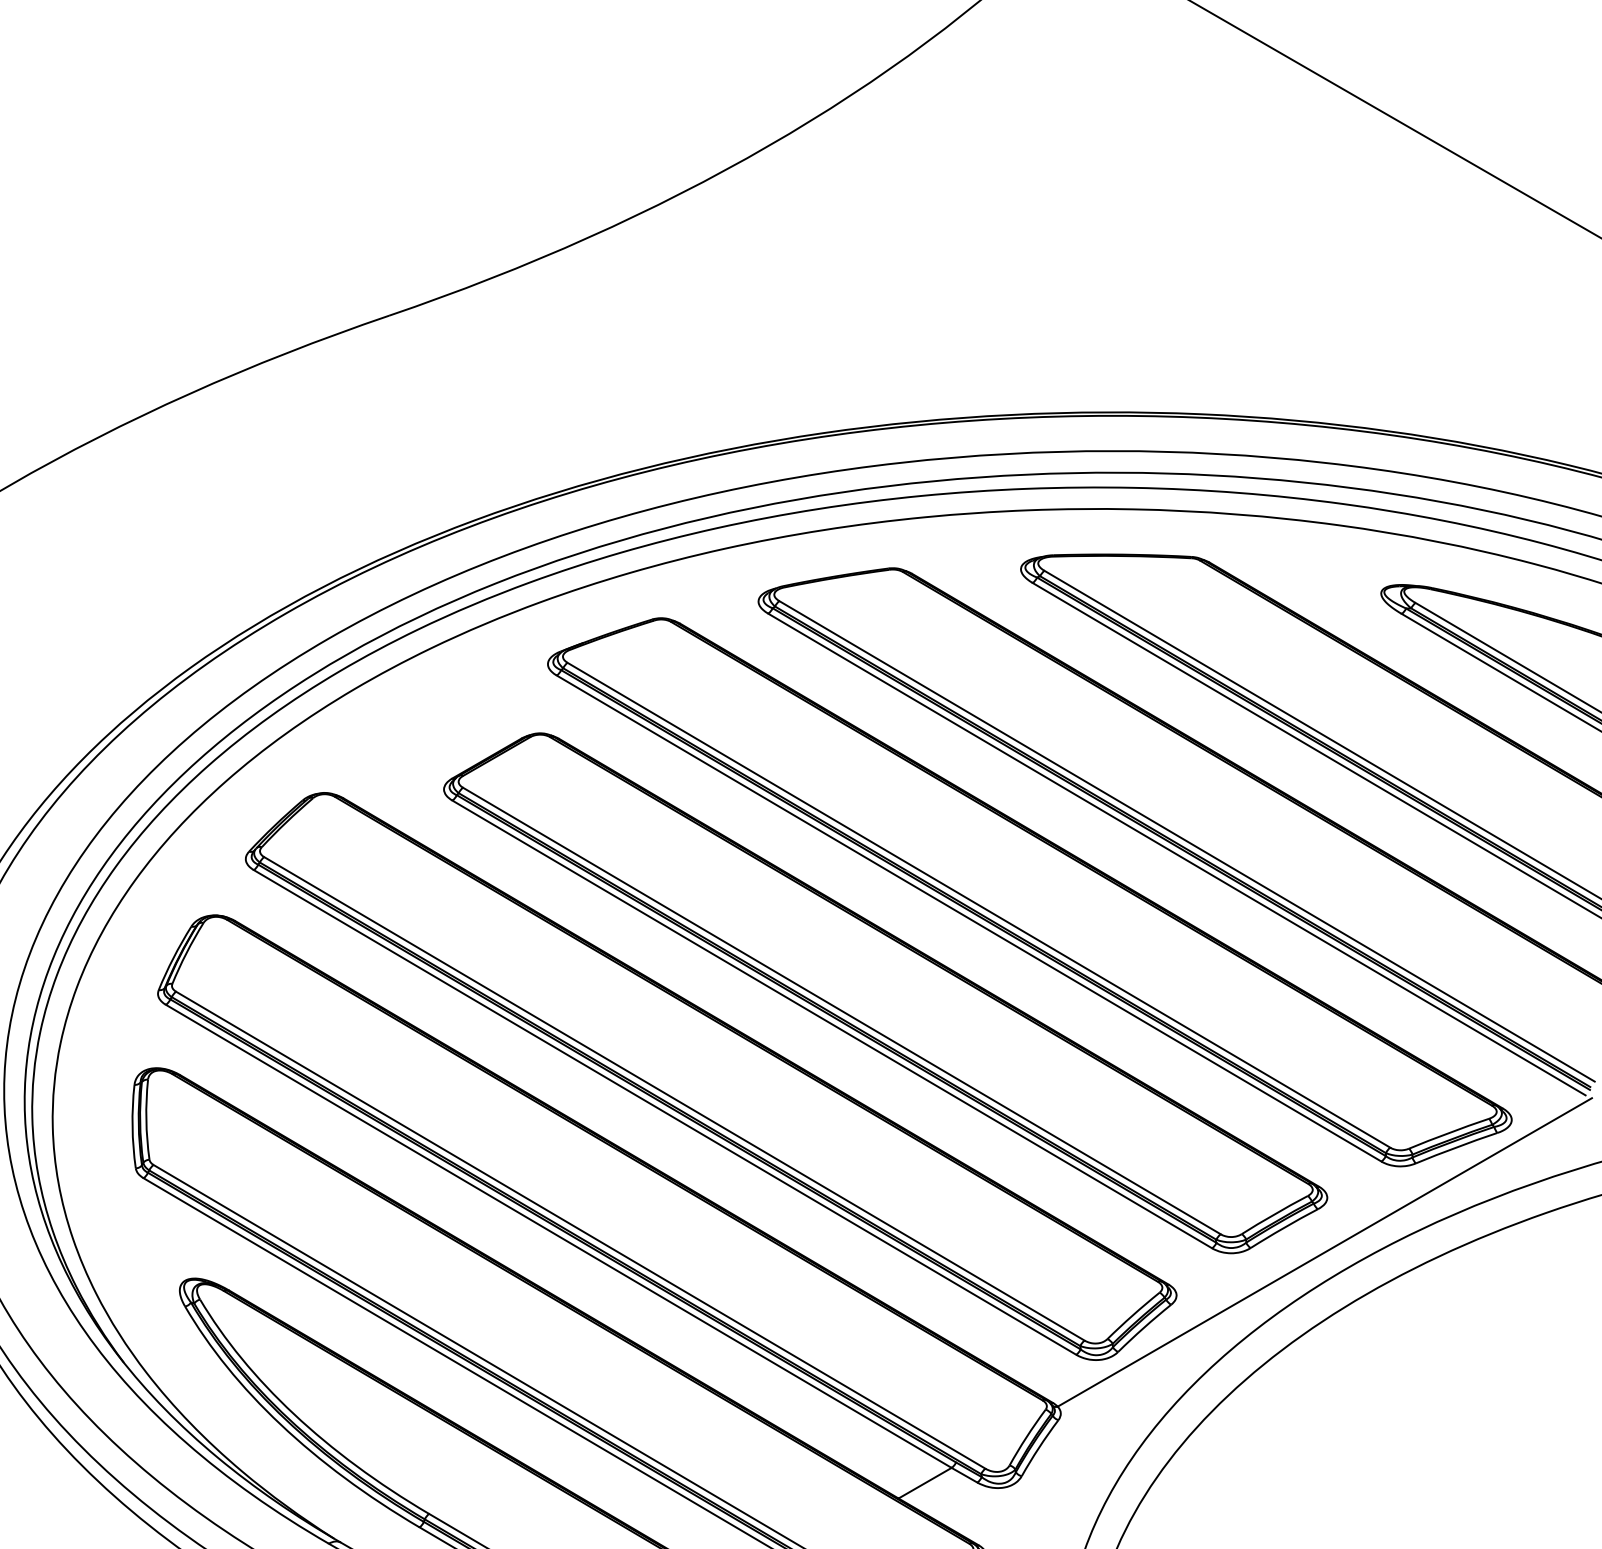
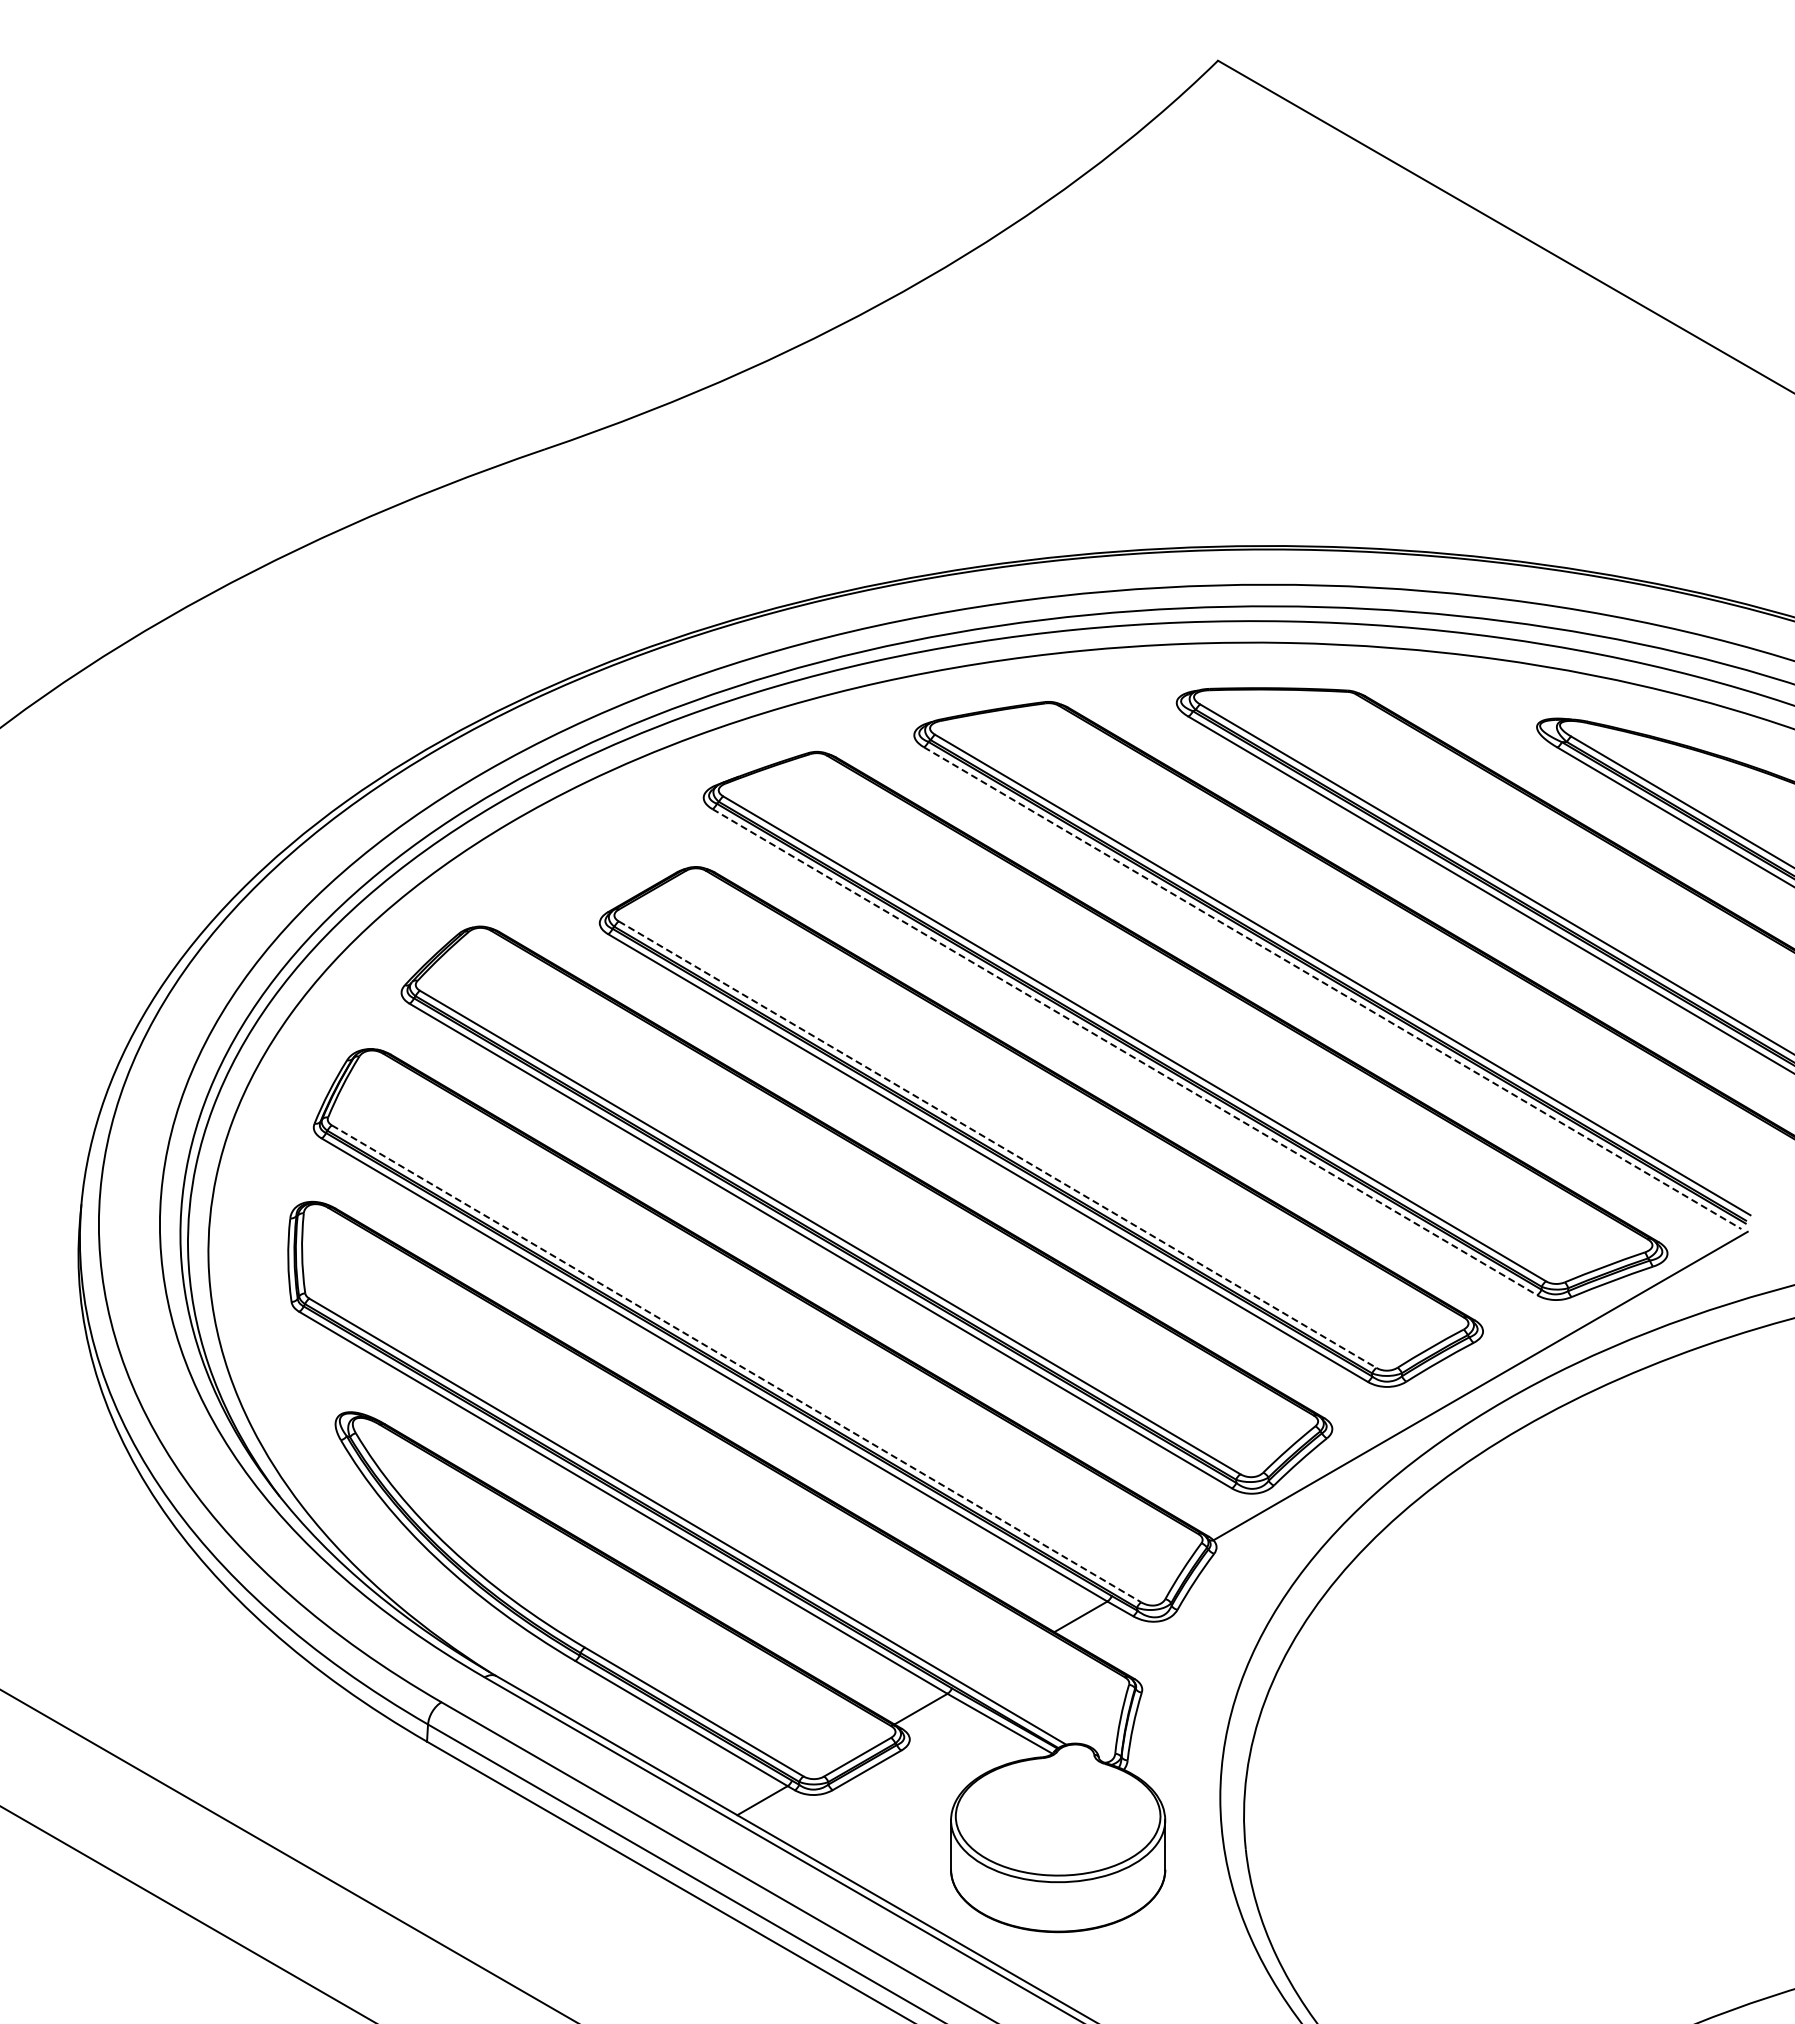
line: (1177, 854) -> (1333, 988), solid -> dashed
line: (968, 918) -> (1124, 1052), solid -> dashed
line: (841, 1010) -> (997, 1144), solid -> dashed
line: (580, 1229) -> (736, 1363), solid -> dashed

